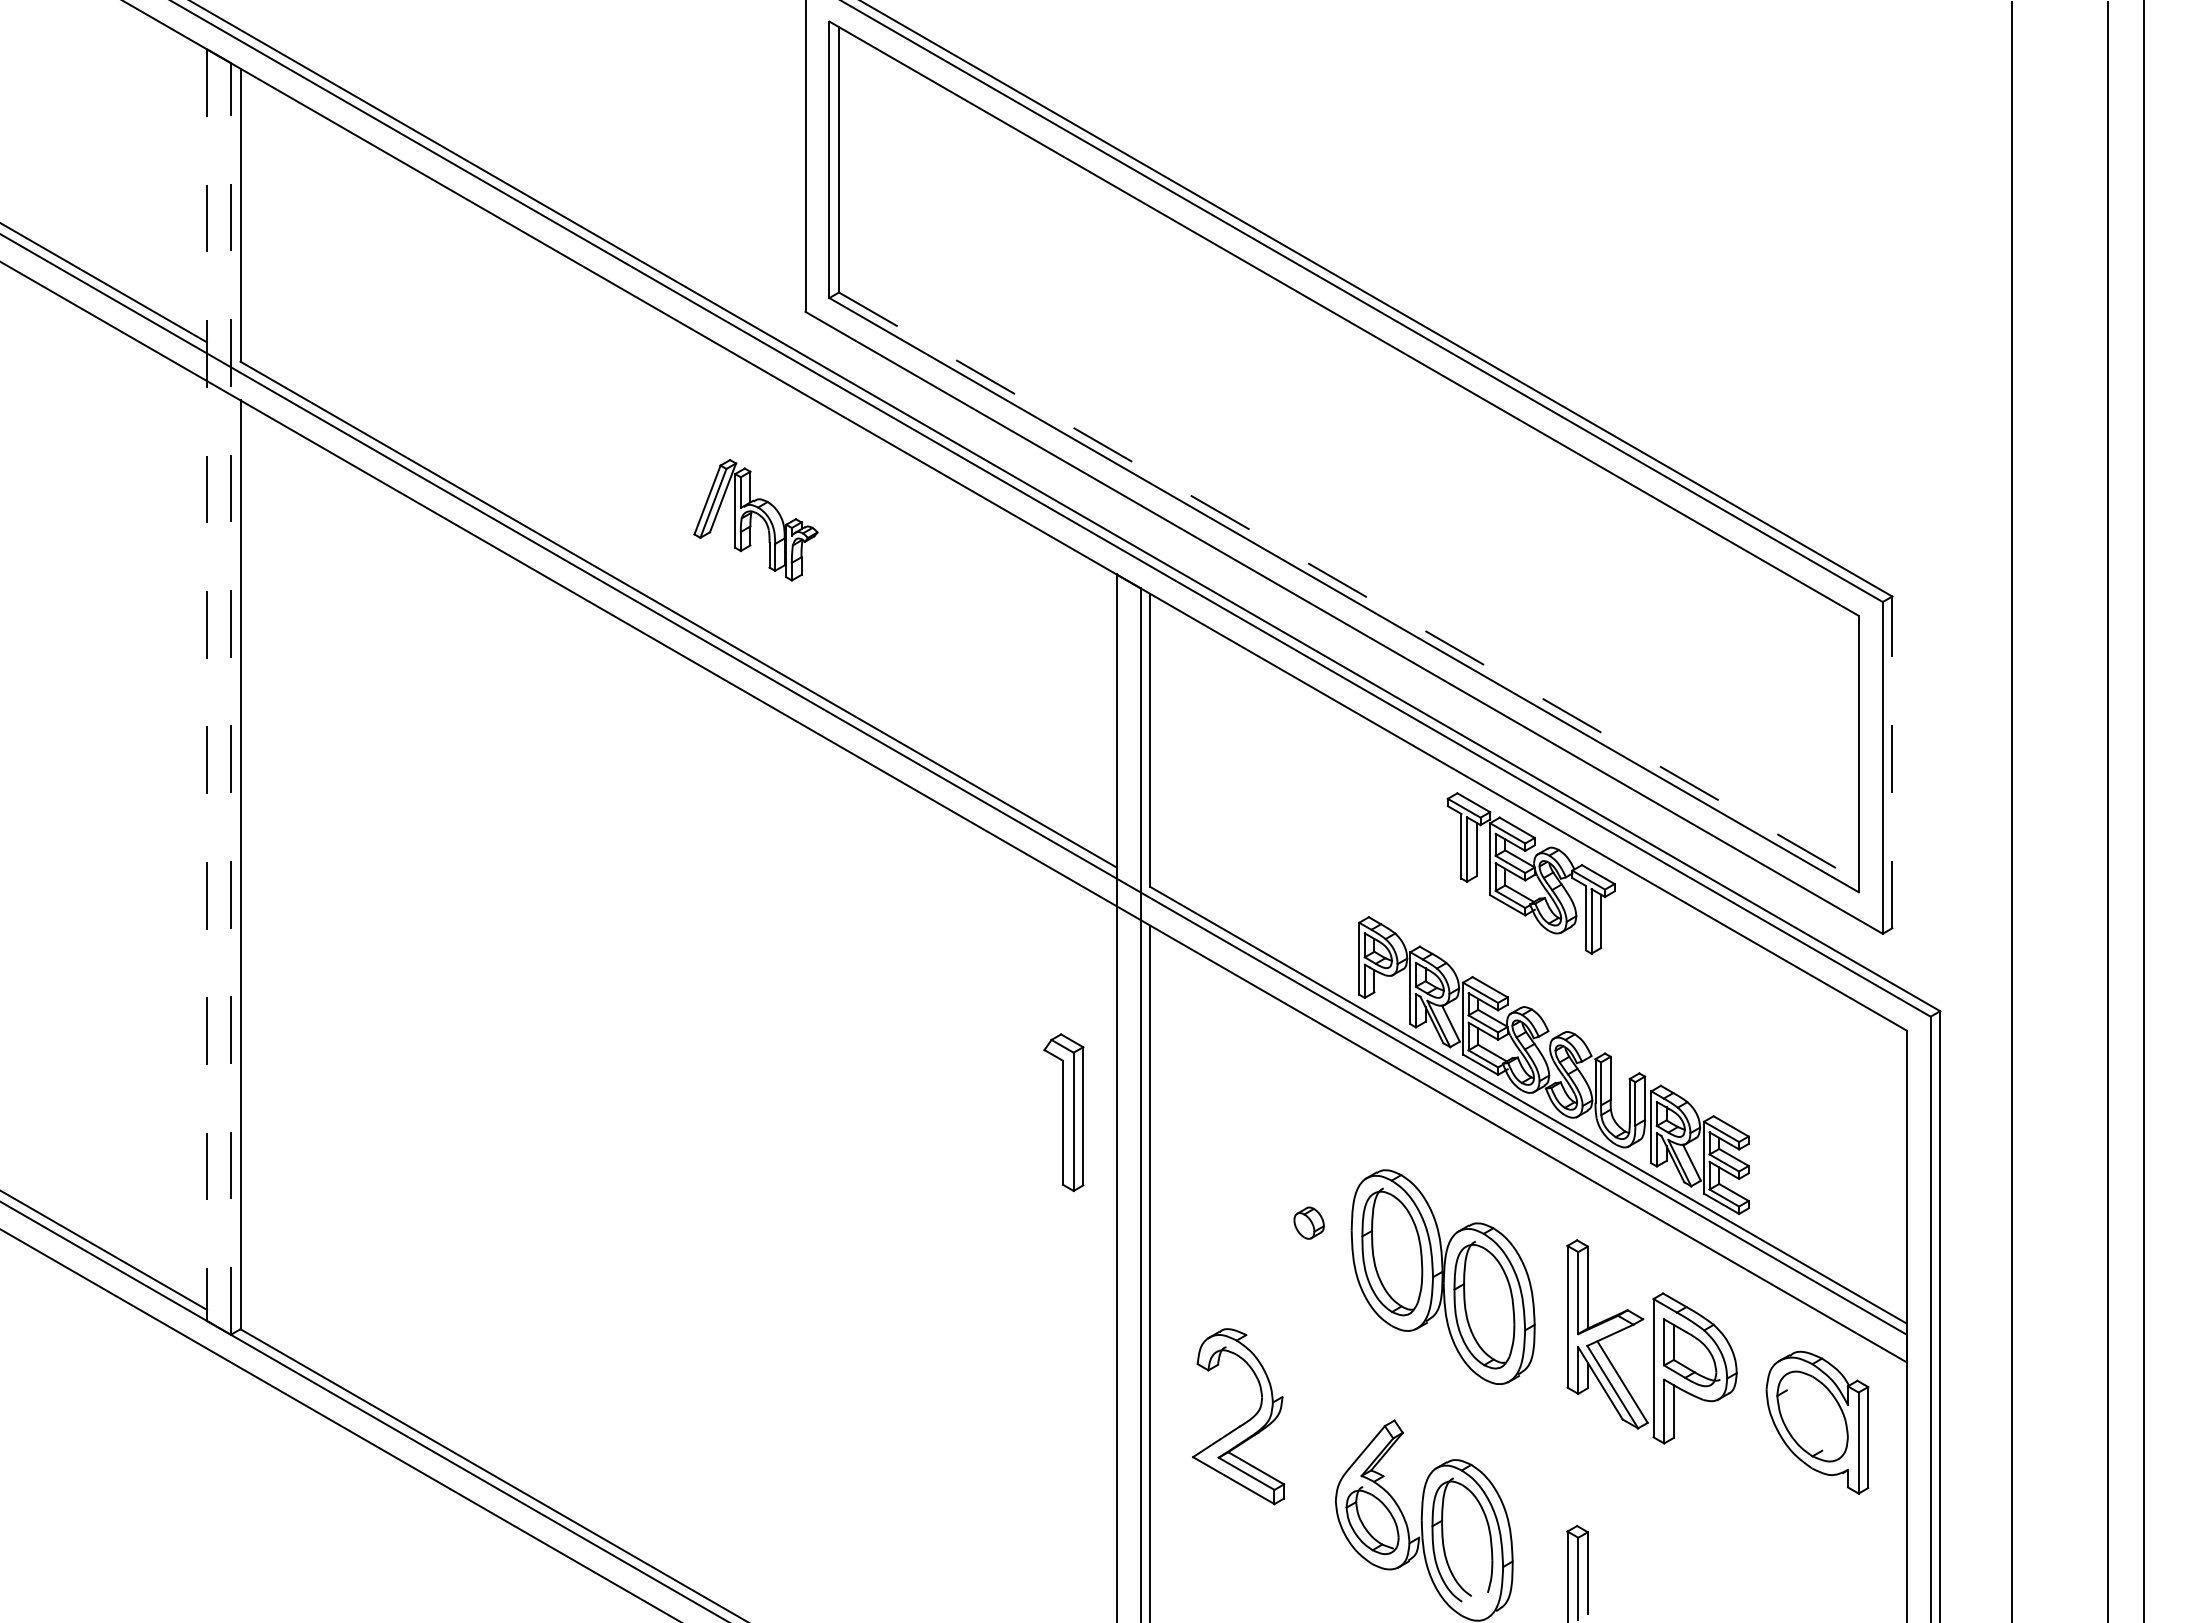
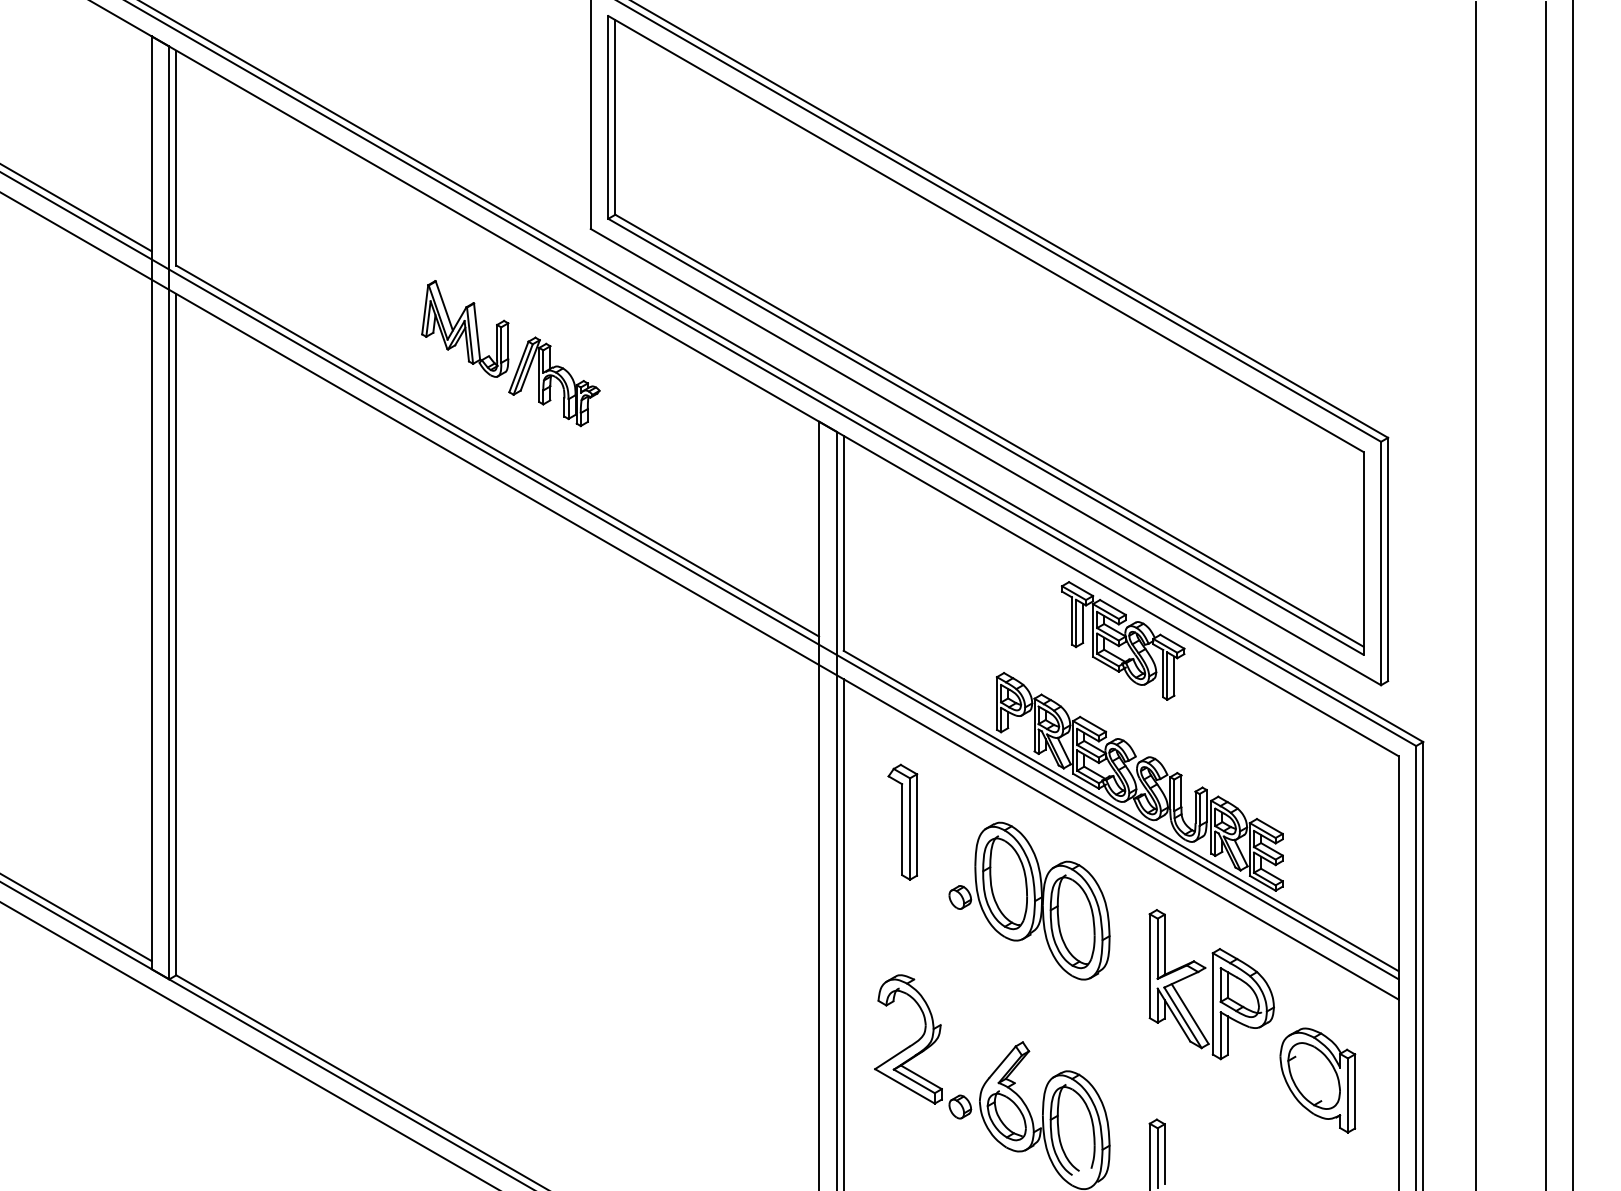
part: (634, 447) -> (465, 328), added
line: (1348, 586) -> (989, 430), dashed -> solid
line: (207, 685) -> (152, 503), dashed -> solid
line: (230, 698) -> (168, 512), dashed -> solid
line: (1892, 762) -> (1388, 559), dashed -> solid
part: (1063, 1112) -> (902, 822), moved
part: (1442, 1276) -> (1041, 900), moved
part: (1817, 1422) -> (1317, 1080), moved
part: (1308, 1508) -> (959, 1106), added

